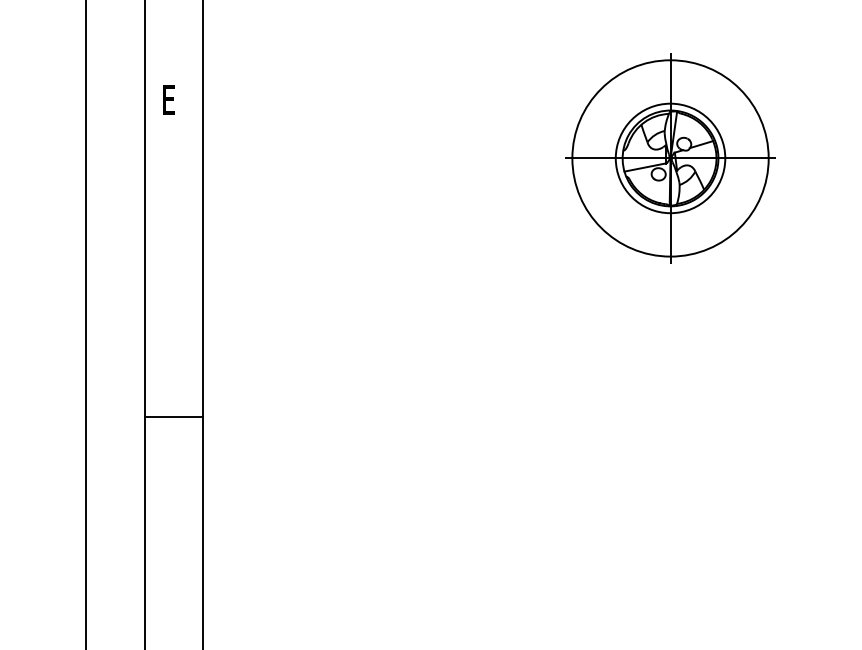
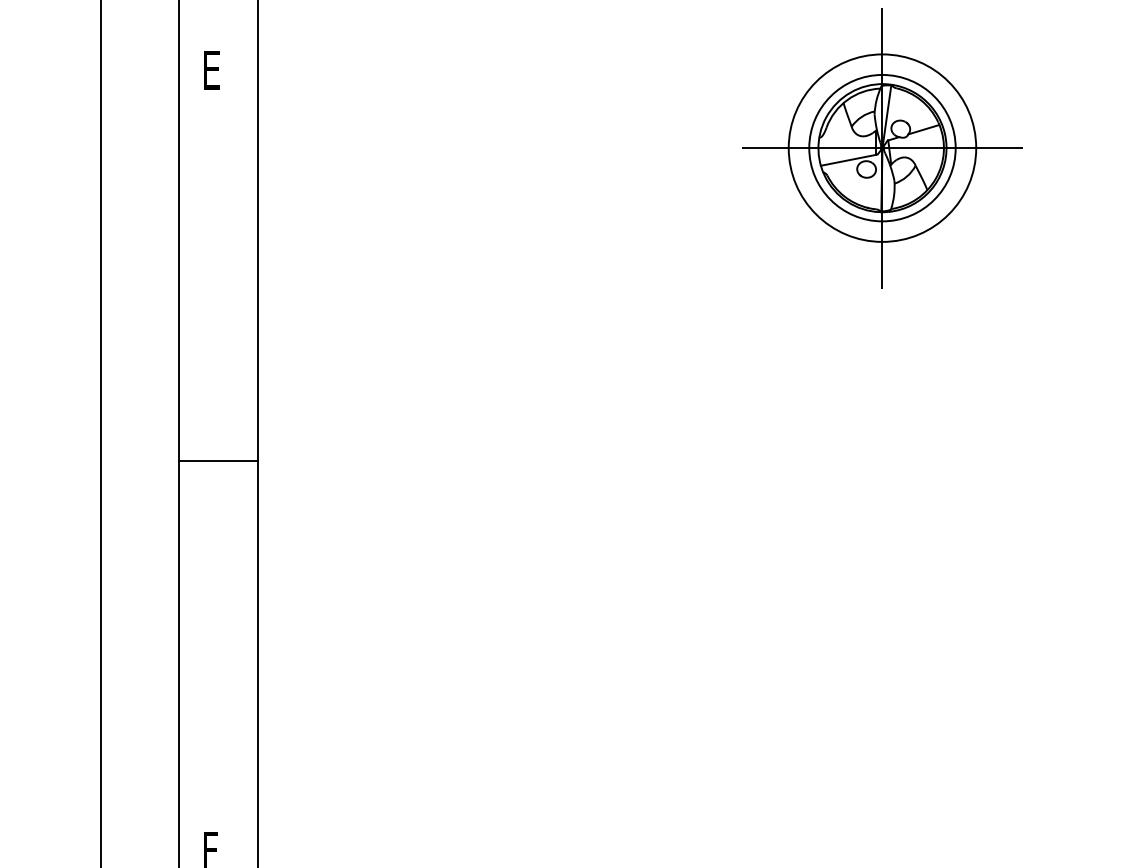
circle: (670, 158) -> (882, 148), size x0.71
line: (173, 417) -> (217, 461), moved

